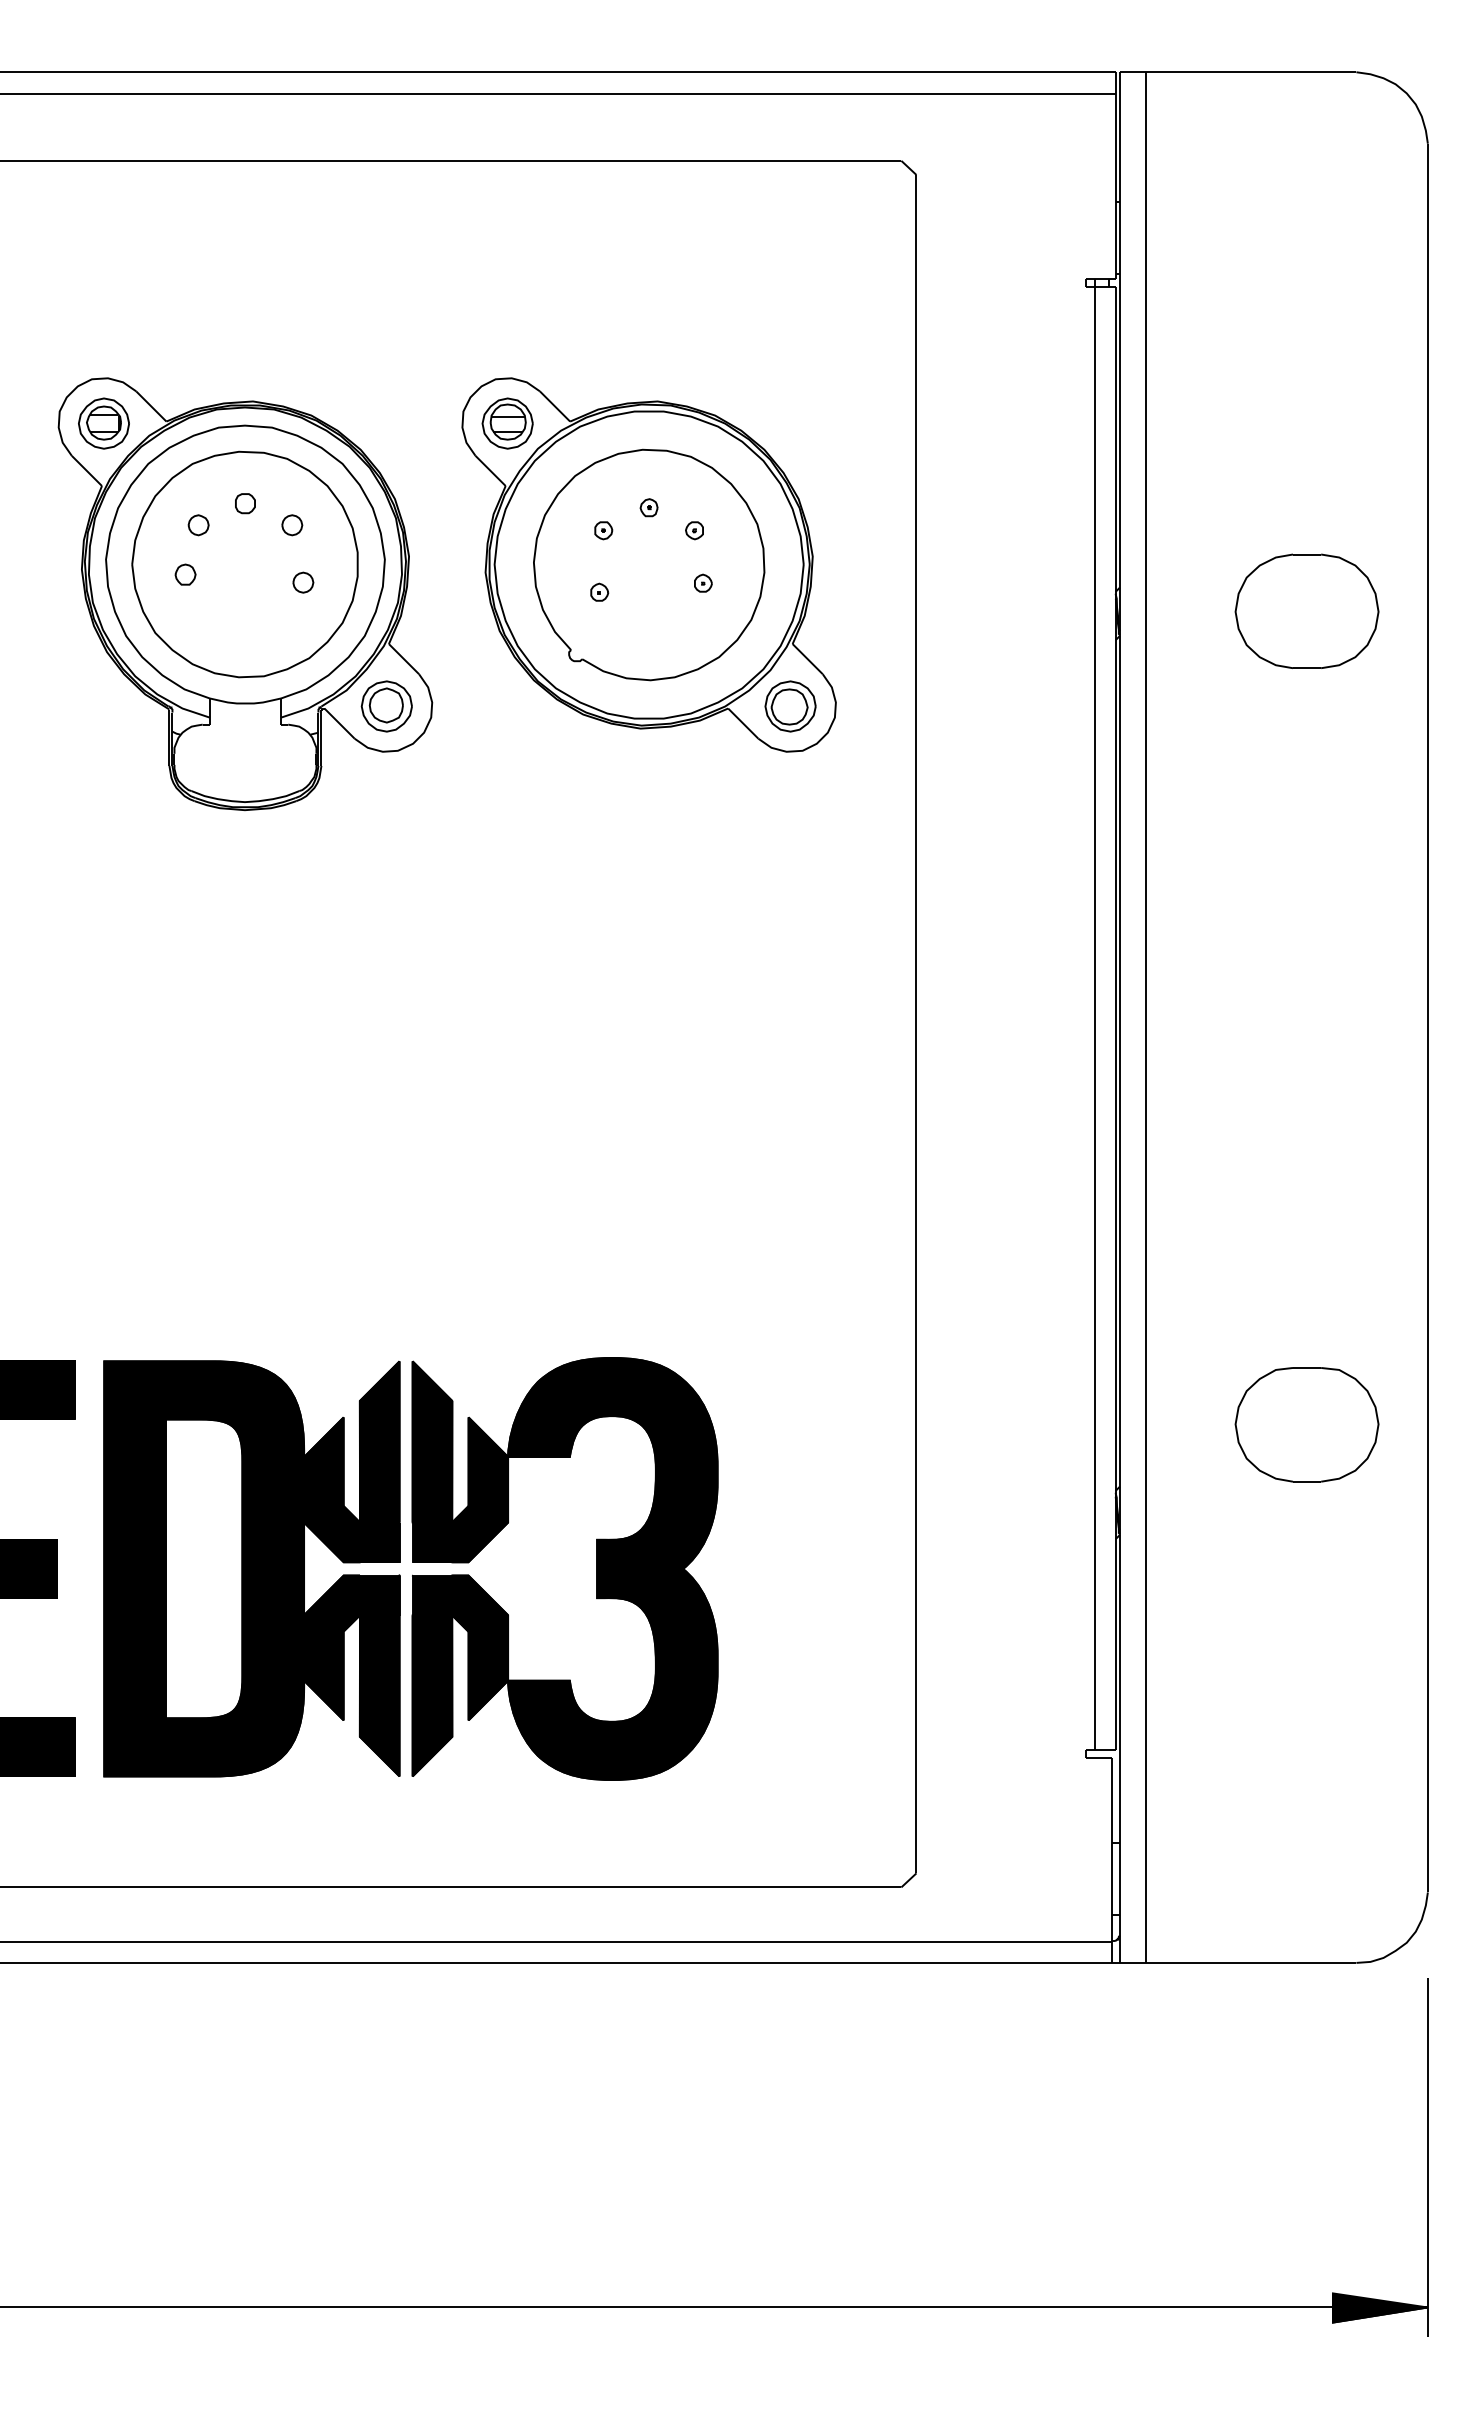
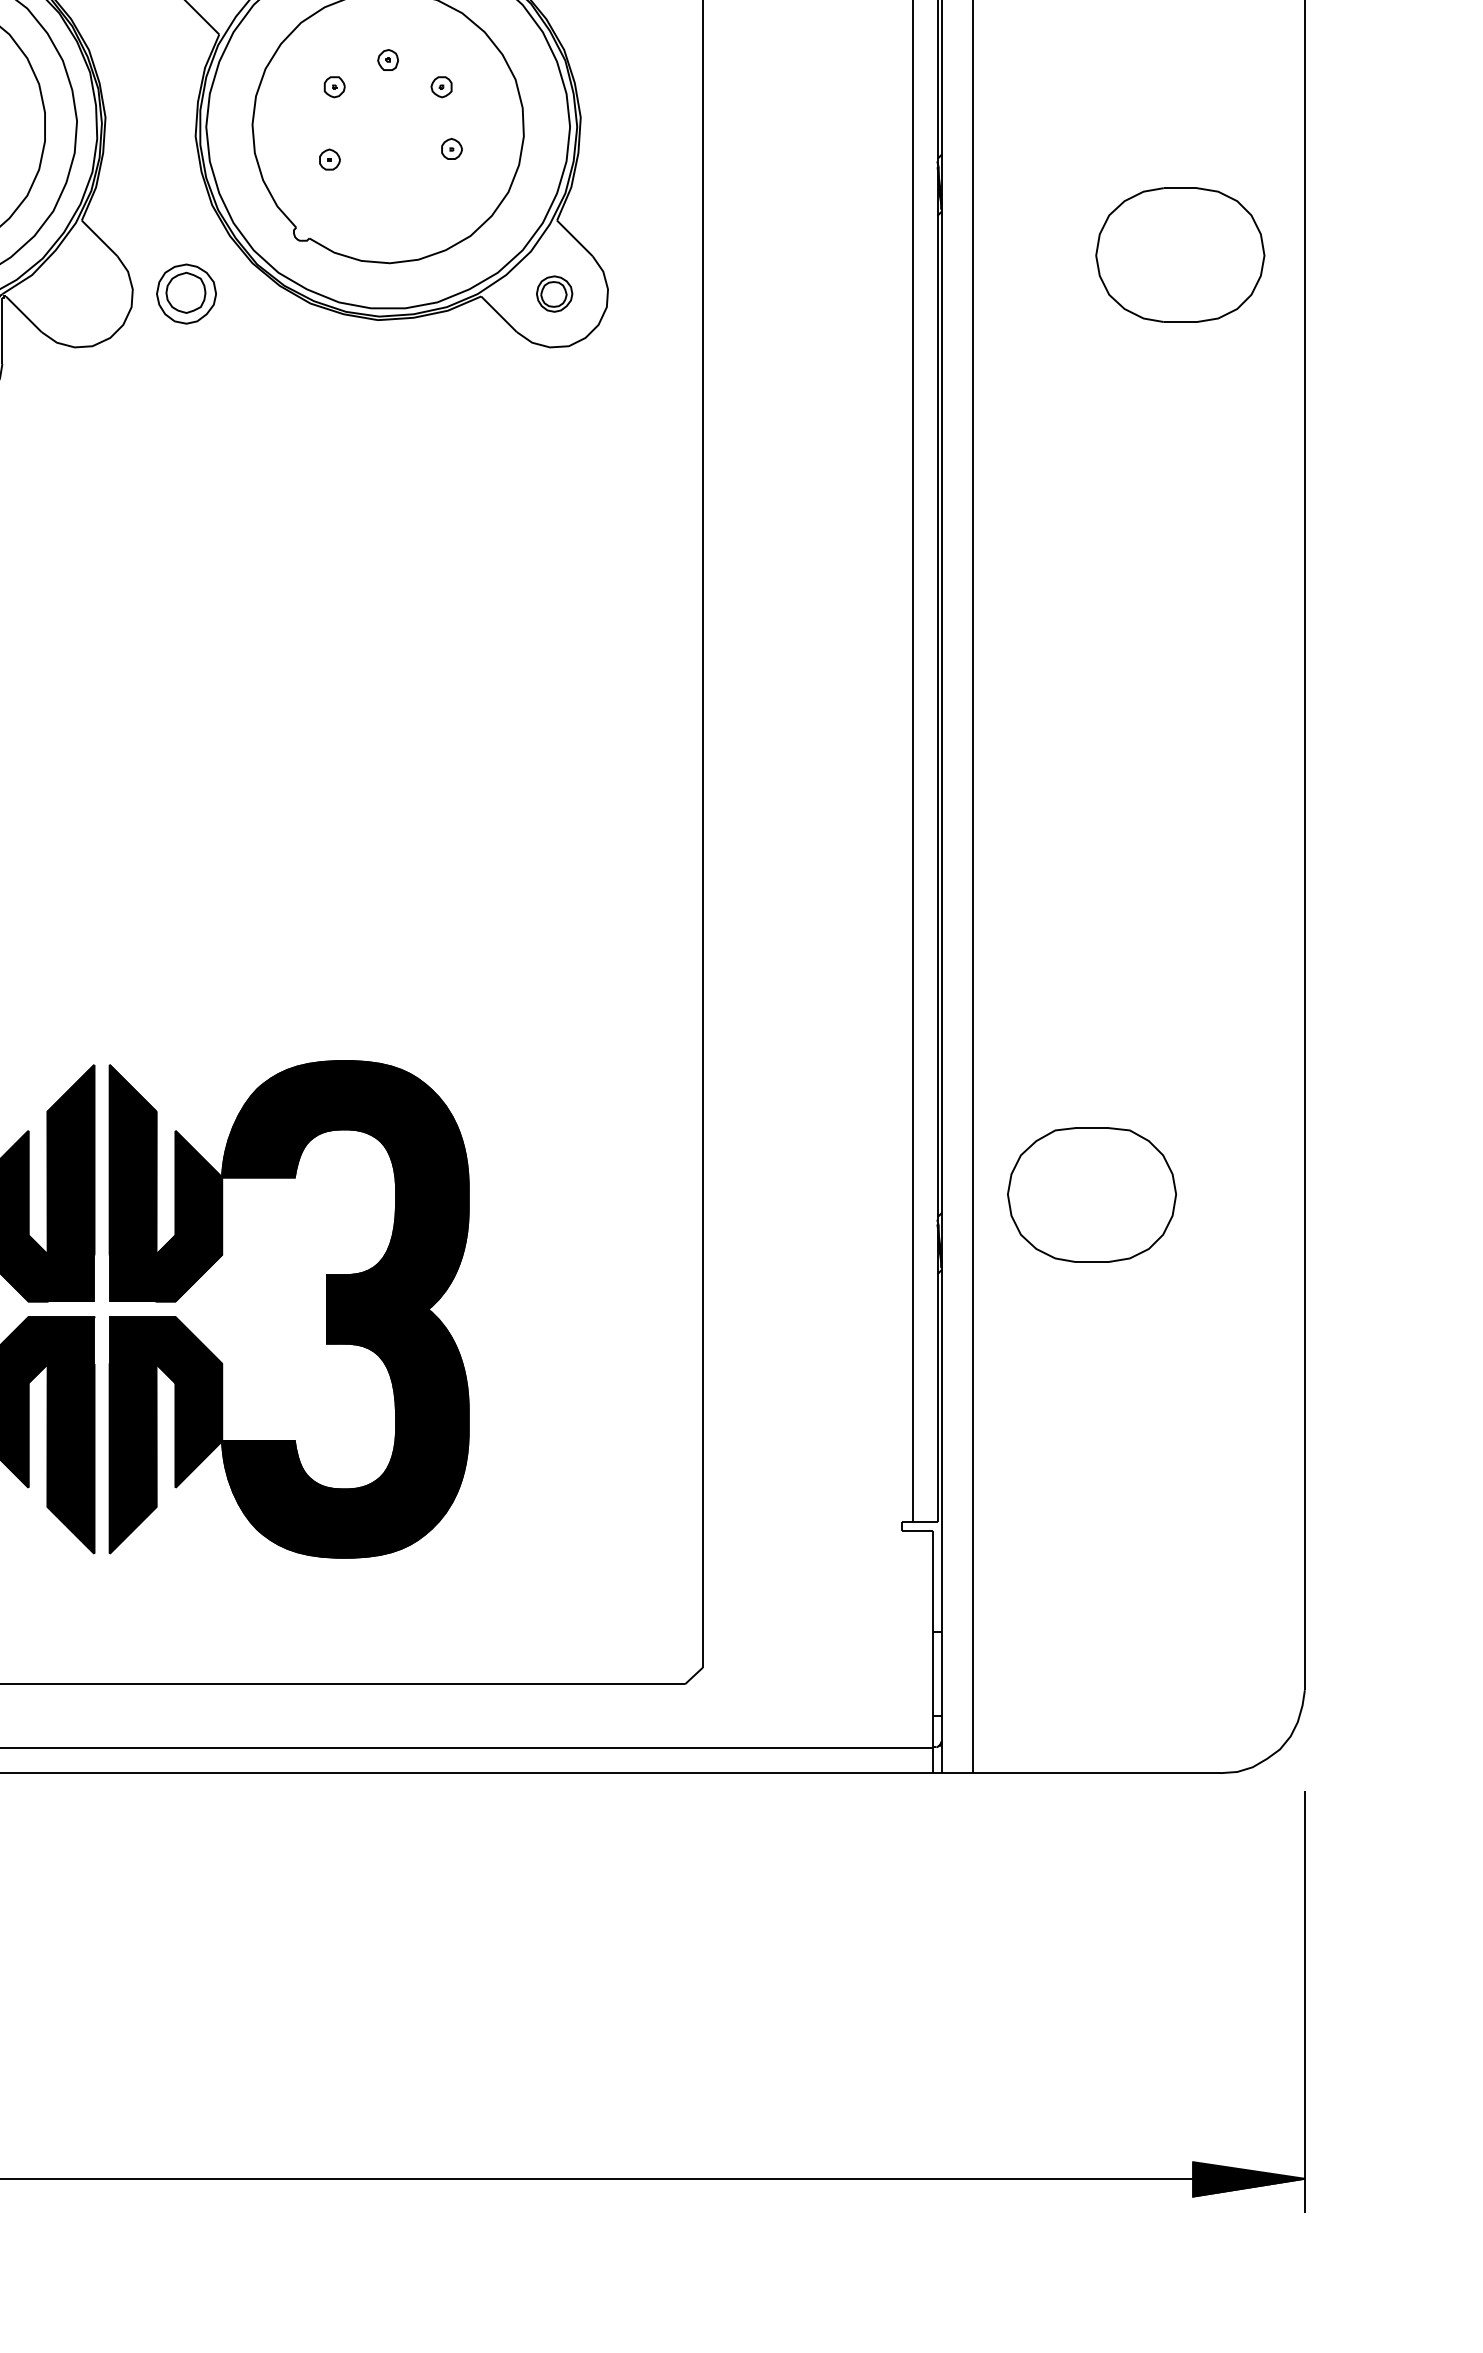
part: (1306, 610) -> (1179, 254), moved
part: (386, 706) -> (186, 294), moved
part: (790, 706) -> (554, 294), size x0.6
part: (1306, 1424) -> (1091, 1194), moved

